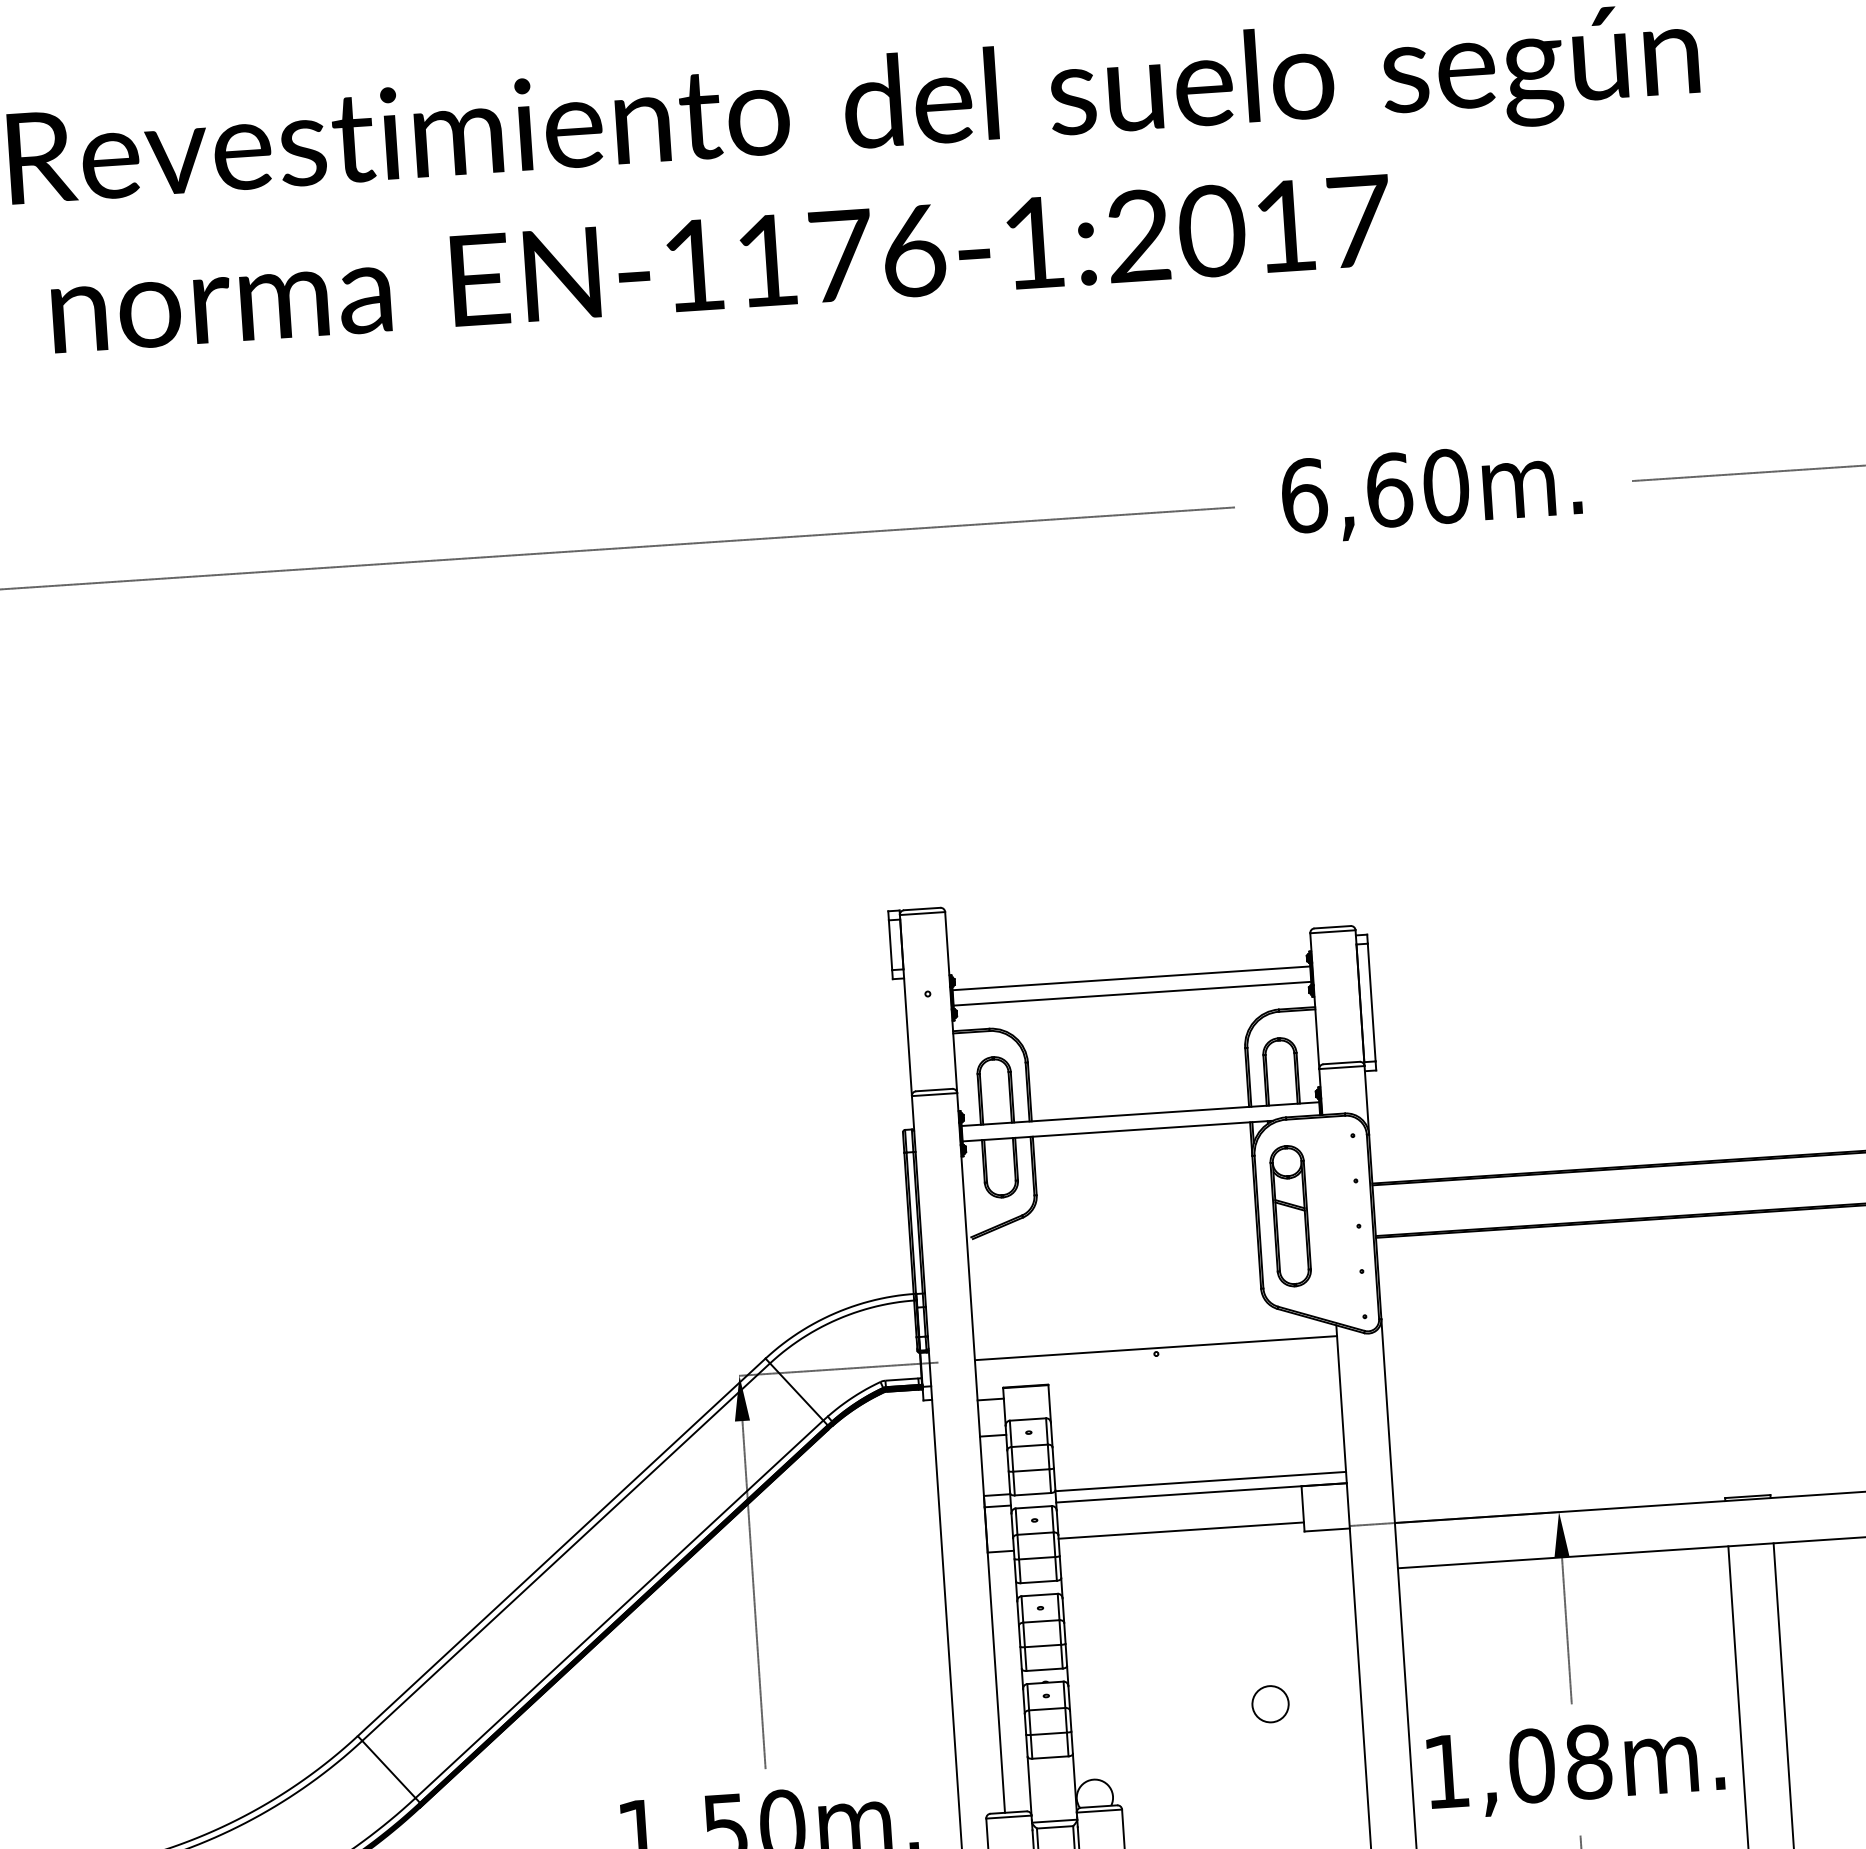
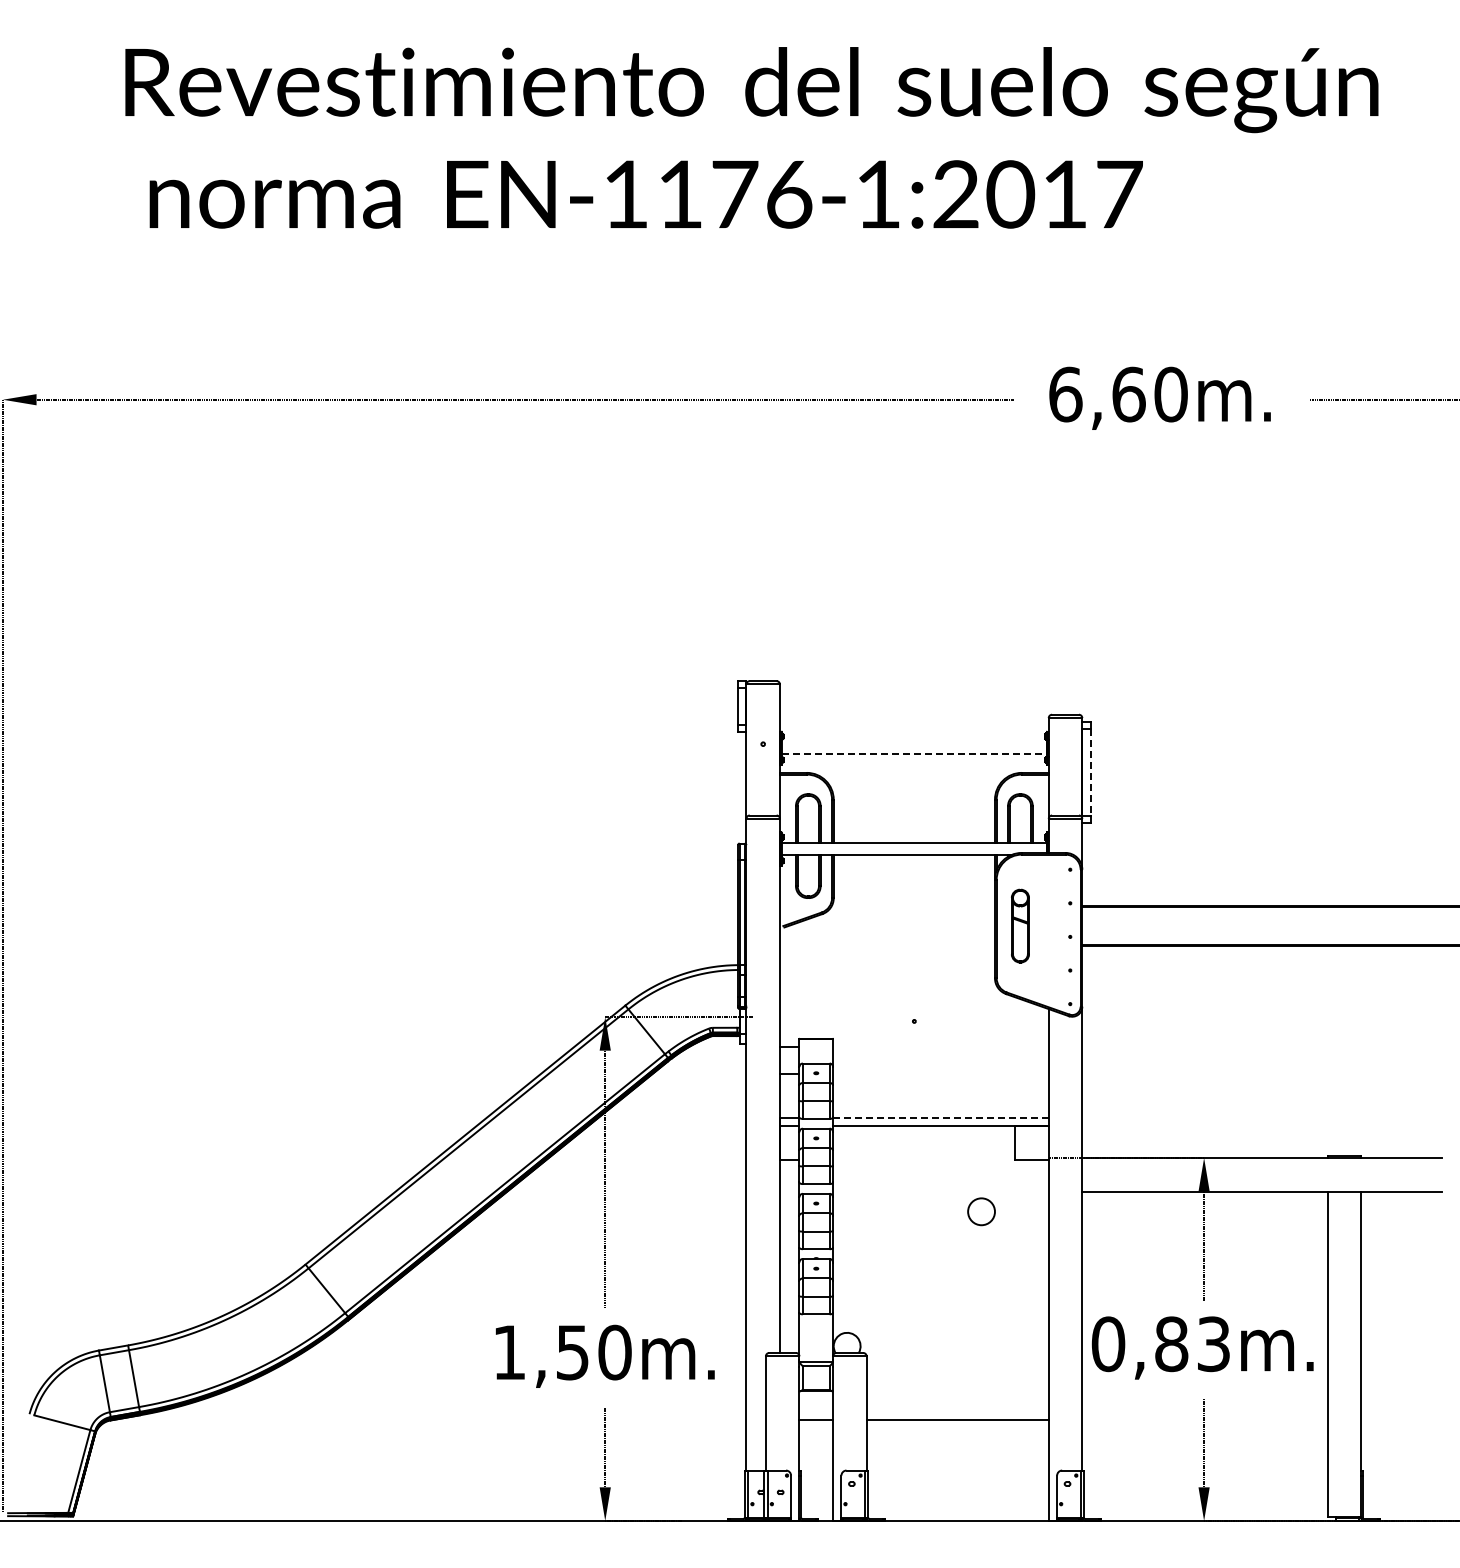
line: (1131, 978) -> (914, 742), removed
line: (1132, 994) -> (914, 754), solid -> dashed
line: (1371, 1002) -> (1090, 772), solid -> dashed
part: (1290, 1215) -> (1020, 925), size x0.7
line: (1154, 1348) -> (913, 1017), removed
line: (1200, 1481) -> (940, 1117), solid -> dashed
line: (1181, 1531) -> (924, 1153), removed
circle: (1270, 1703) -> (981, 1211), moved
text: (1516, 1767) -> (1160, 1344), 1,08m. -> 0,83m.

